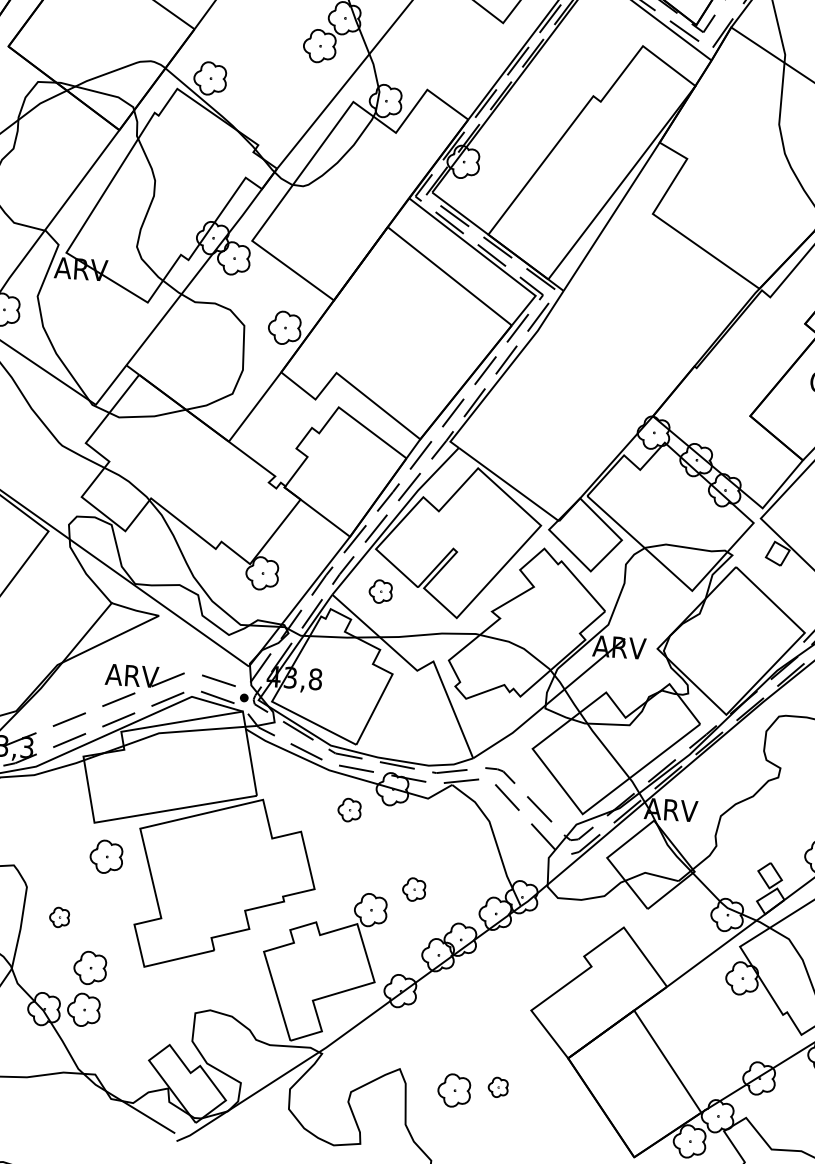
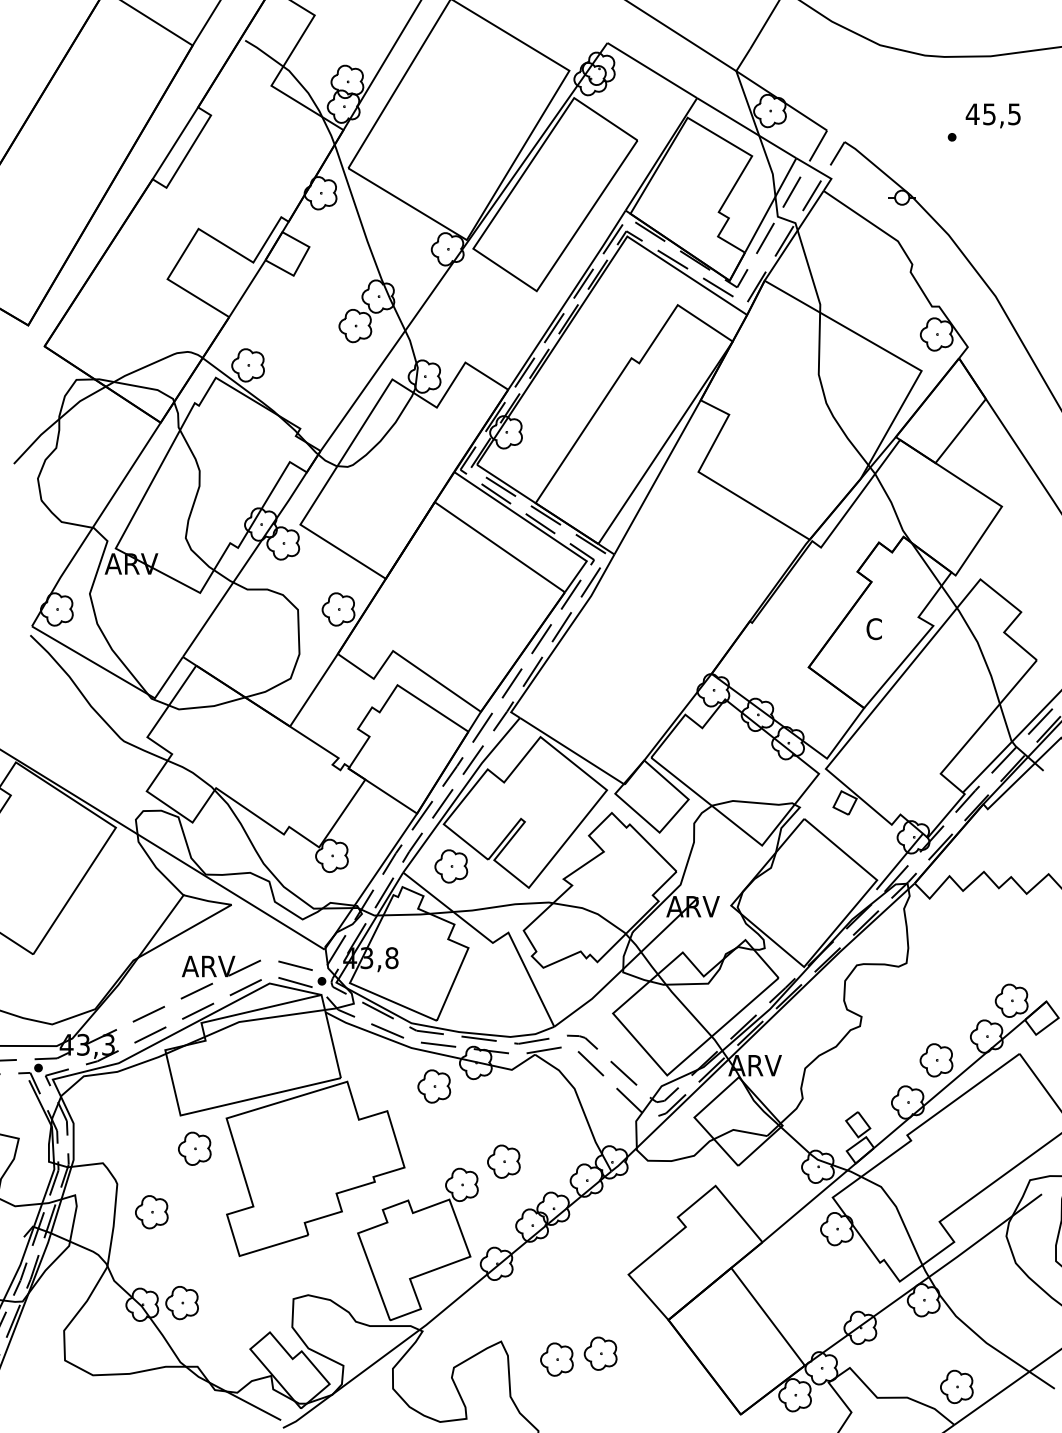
part: (380, 591) -> (451, 866), size x1.43
part: (349, 810) -> (434, 1086), size x1.43
part: (413, 889) -> (503, 1161), size x1.43
part: (59, 917) -> (151, 1212), size x1.67
part: (90, 967) -> (185, 1260), removed
part: (498, 1087) -> (600, 1353), size x1.67

